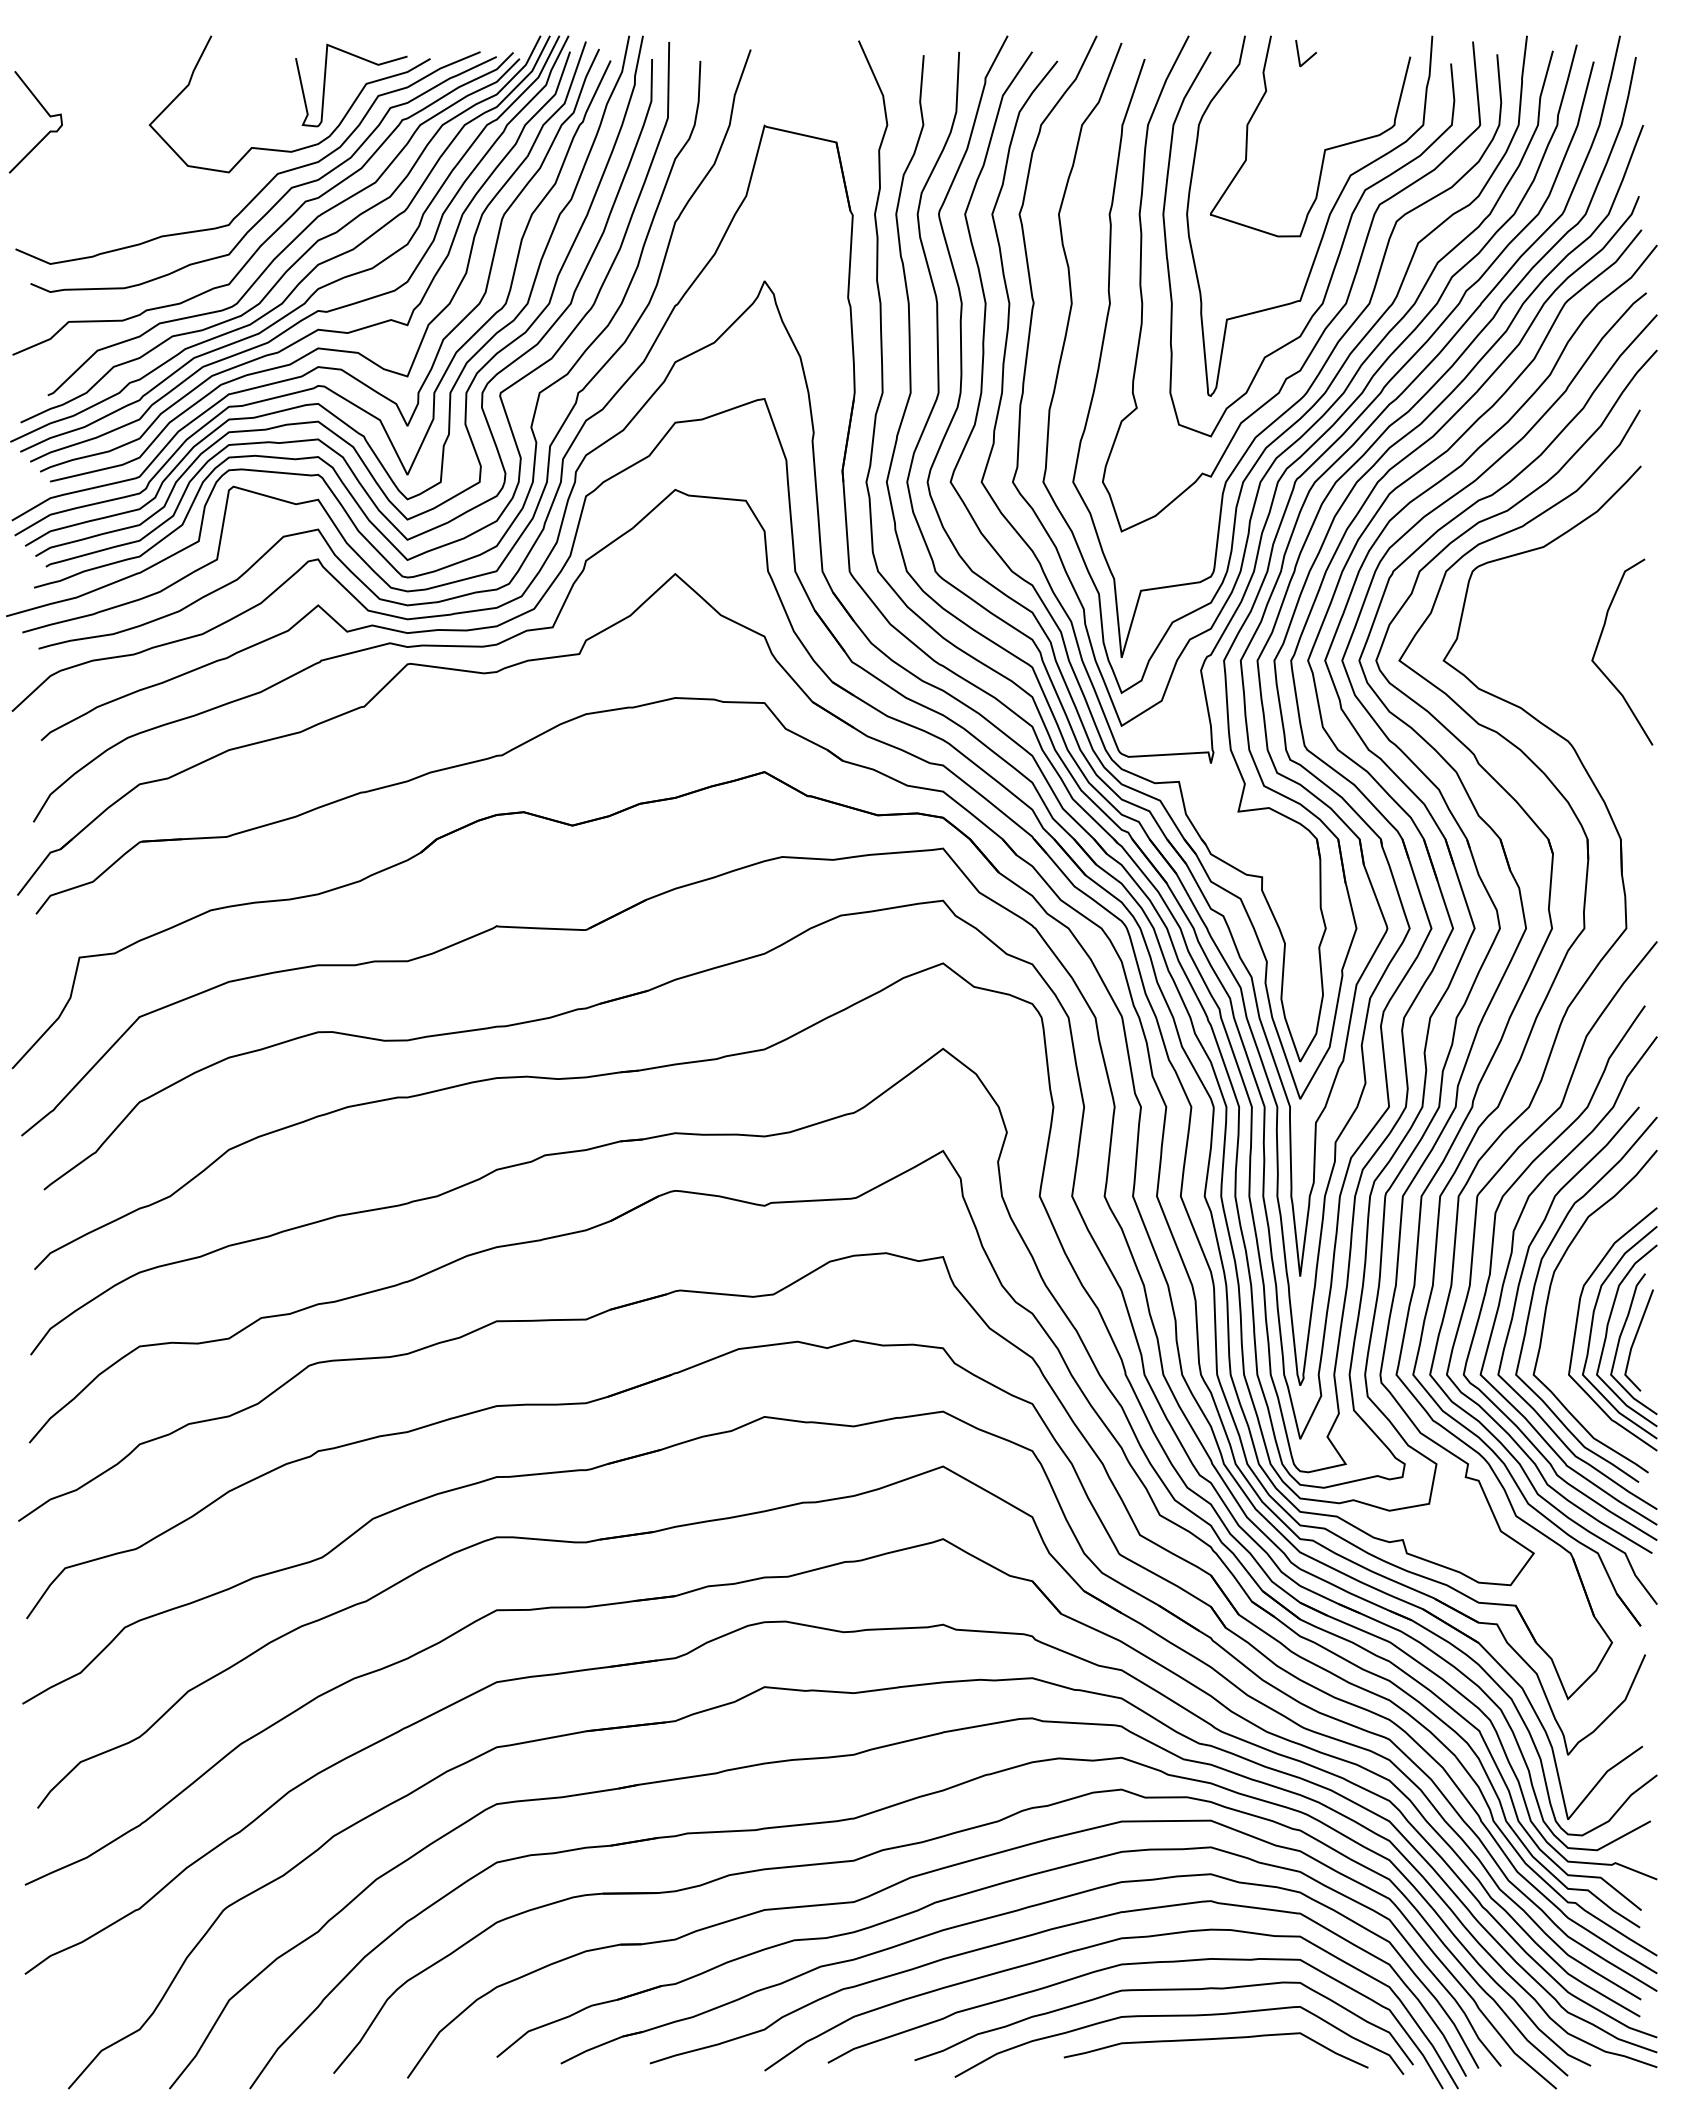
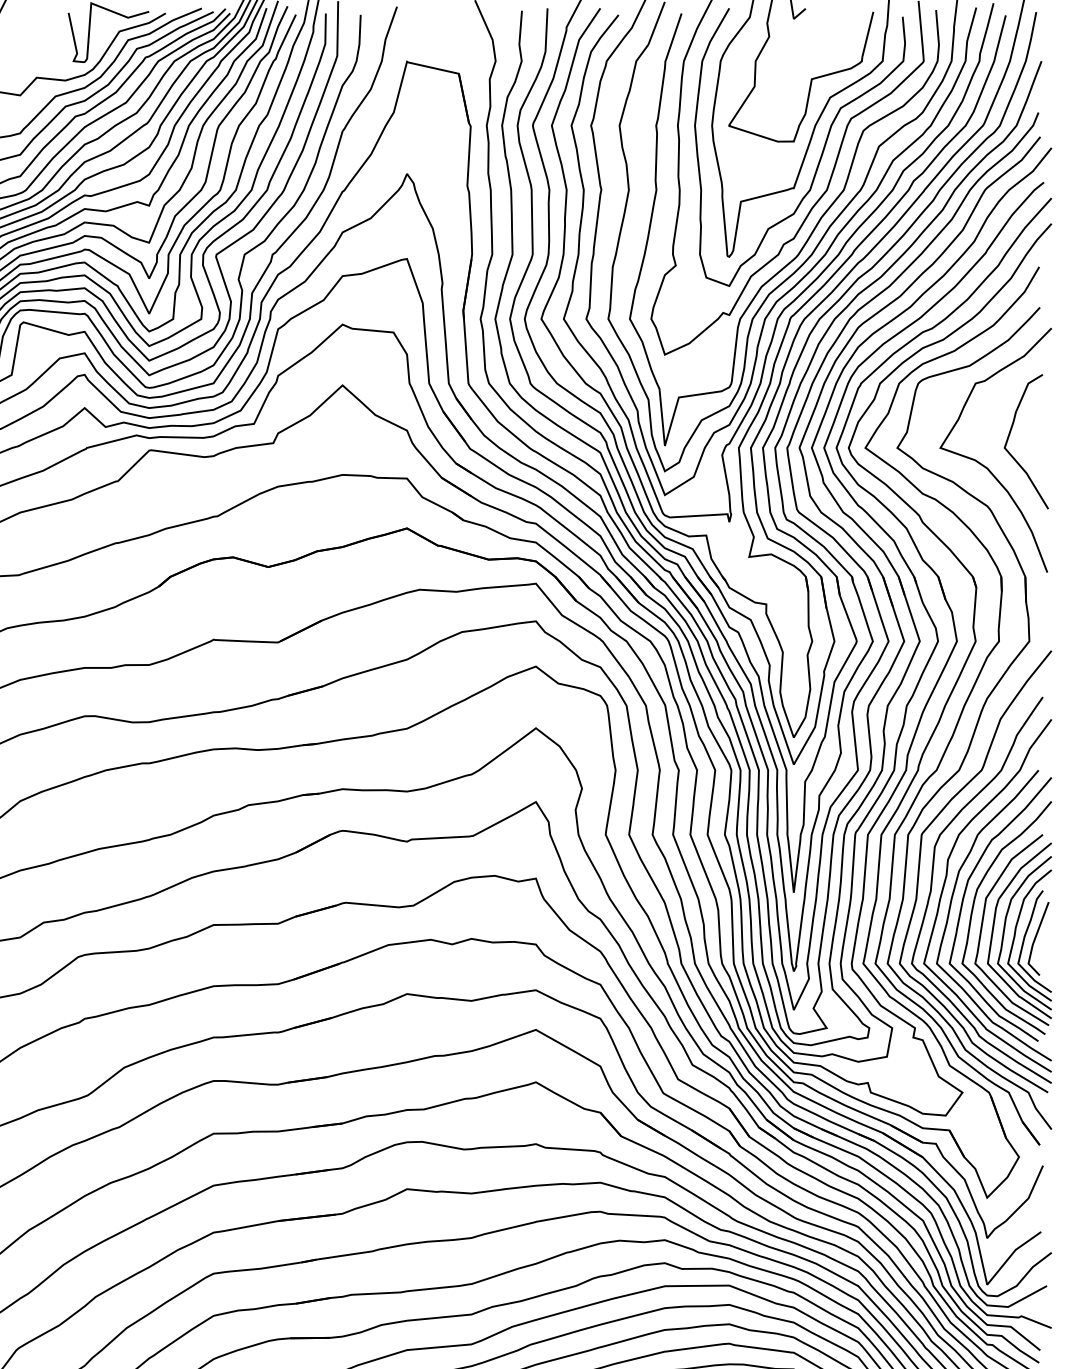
curve: (1563, 684) -> (983, 465), added
curve: (1562, 1318) -> (983, 922), added

